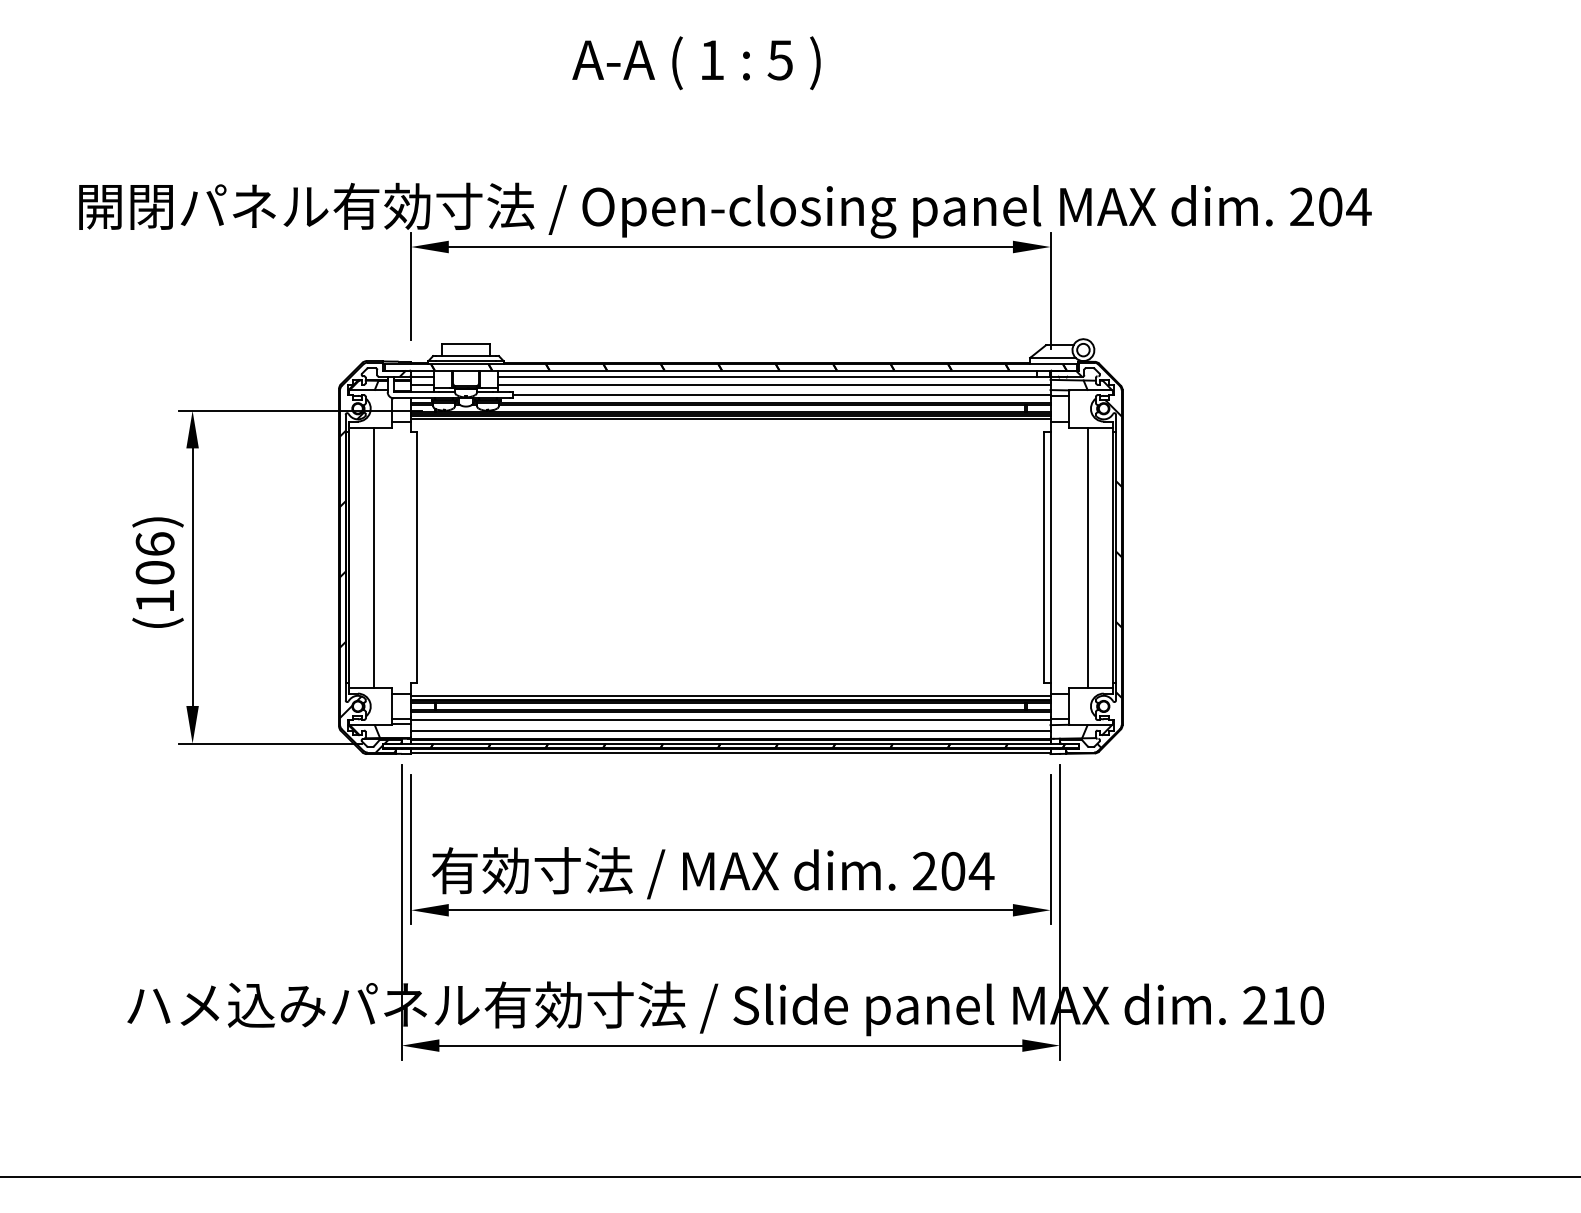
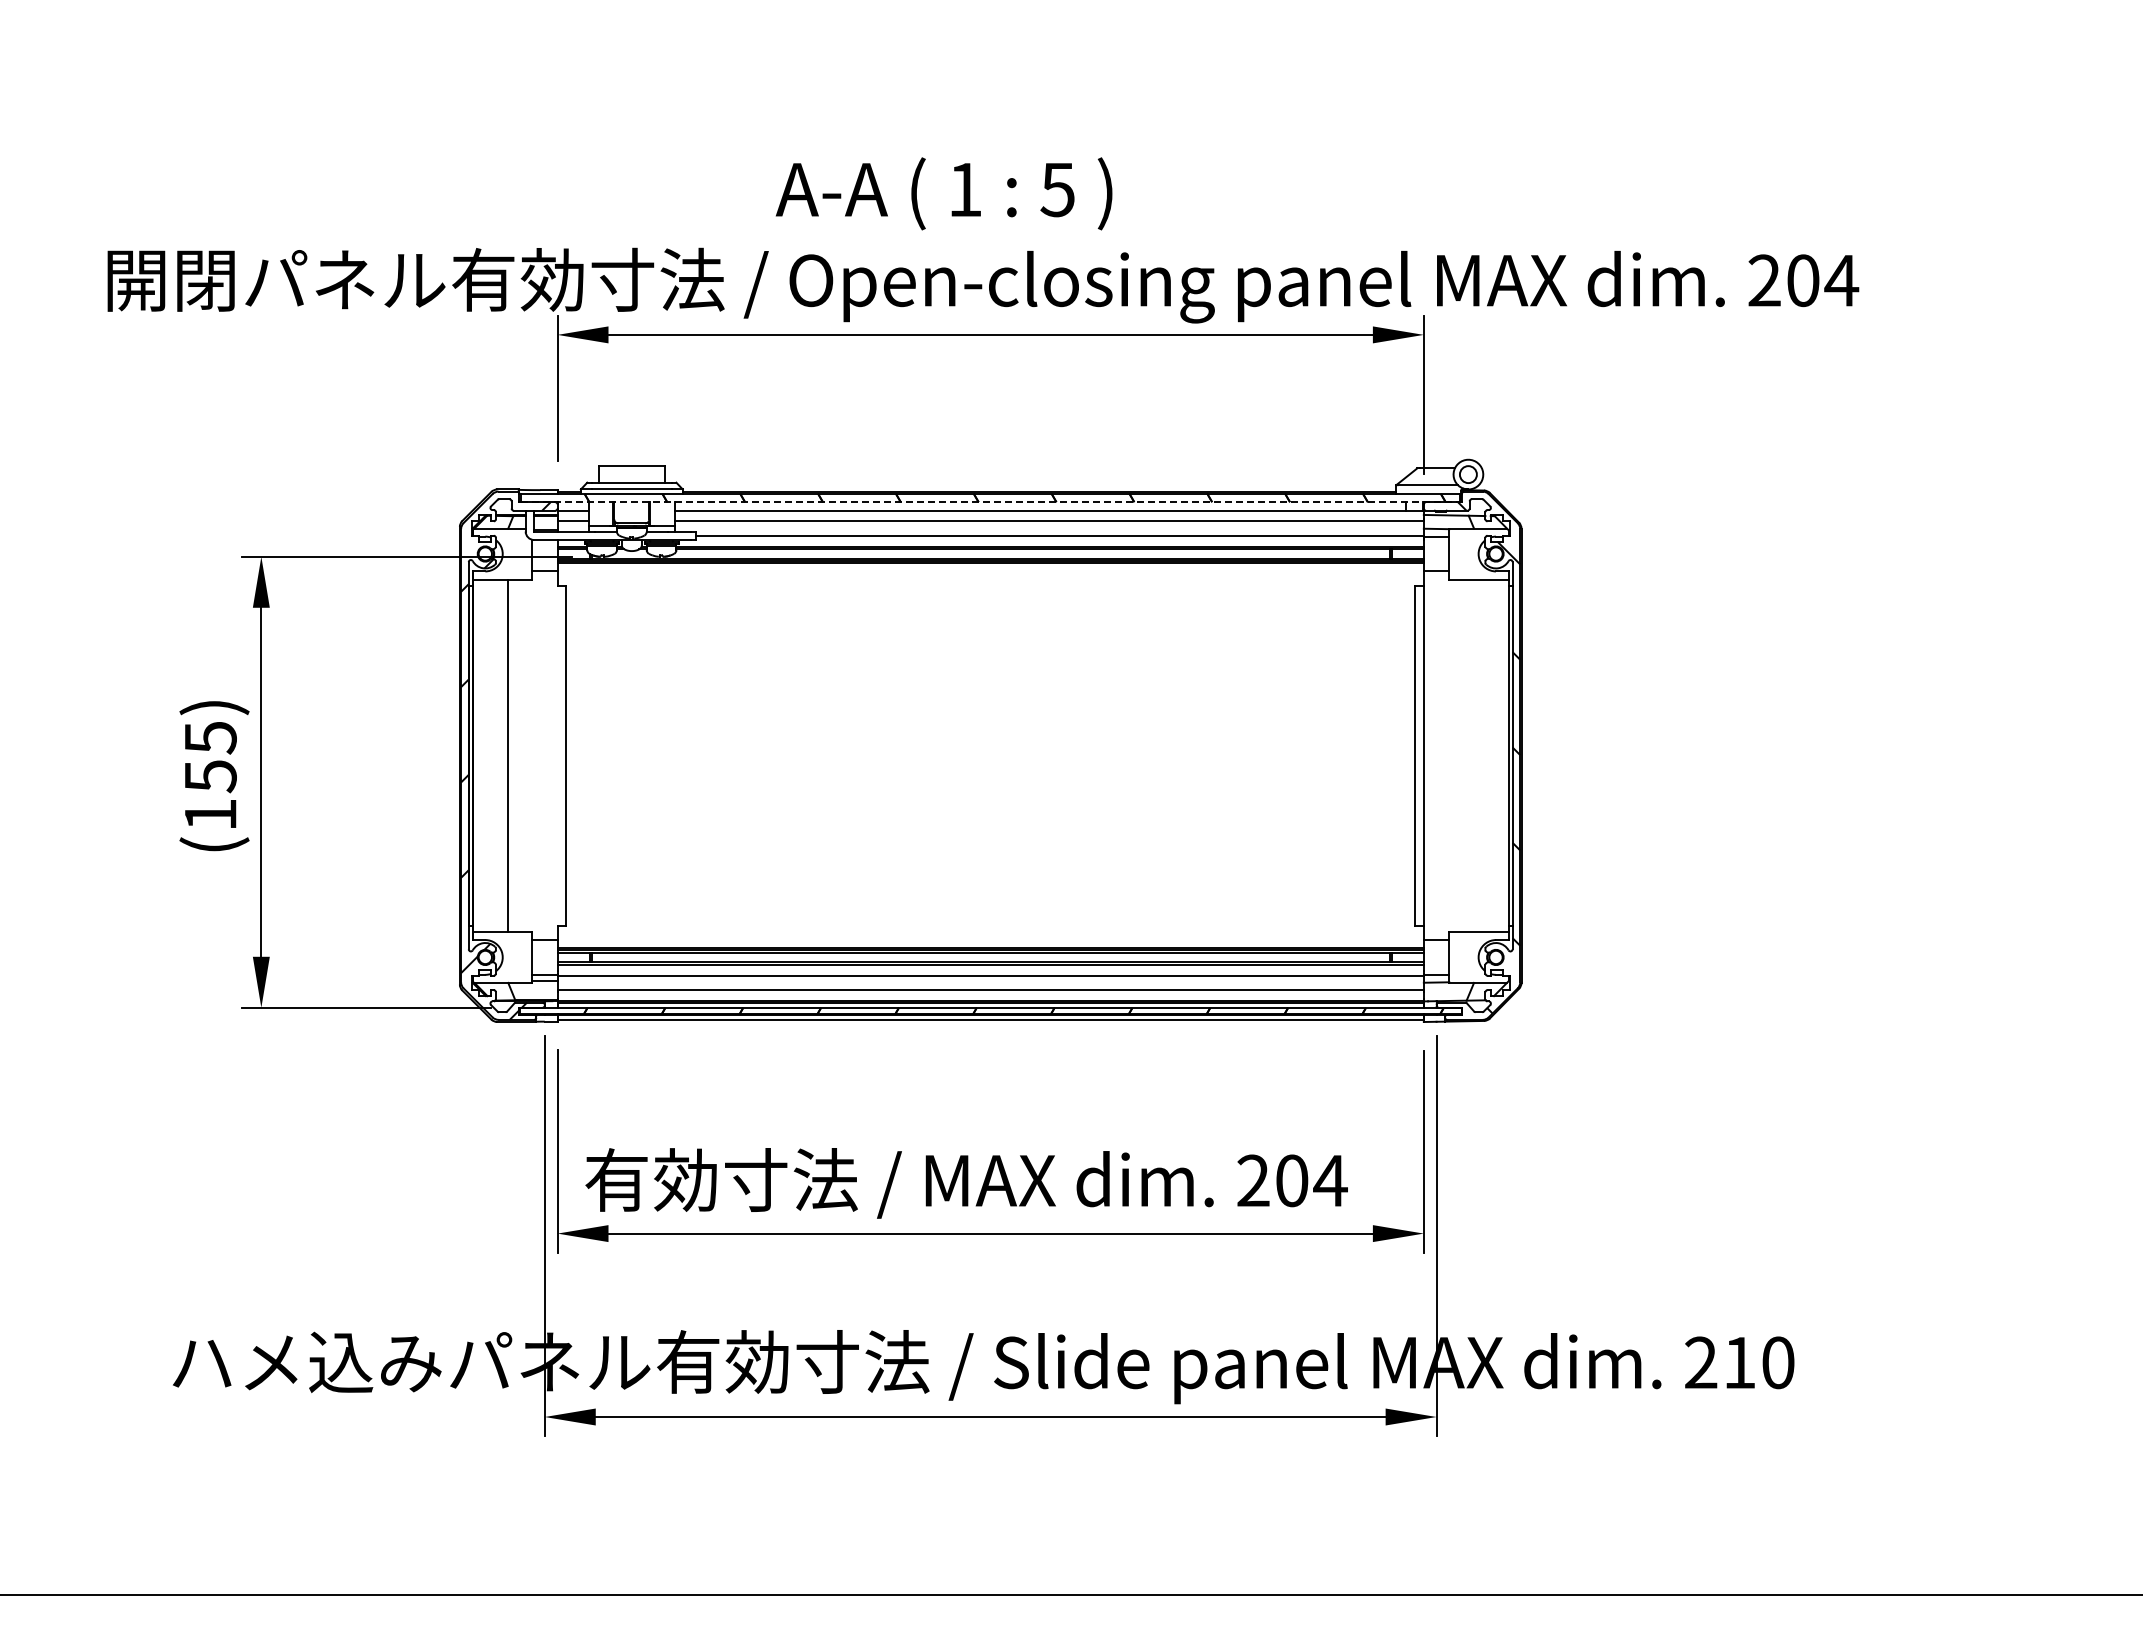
text: (696, 62) -> (943, 193), moved
line: (731, 370) -> (991, 502), solid -> dashed
line: (730, 419) -> (990, 568), removed
line: (1087, 557) -> (1474, 755), removed
text: (155, 558) -> (210, 757), (106) -> (155)
line: (730, 696) -> (990, 943), removed

